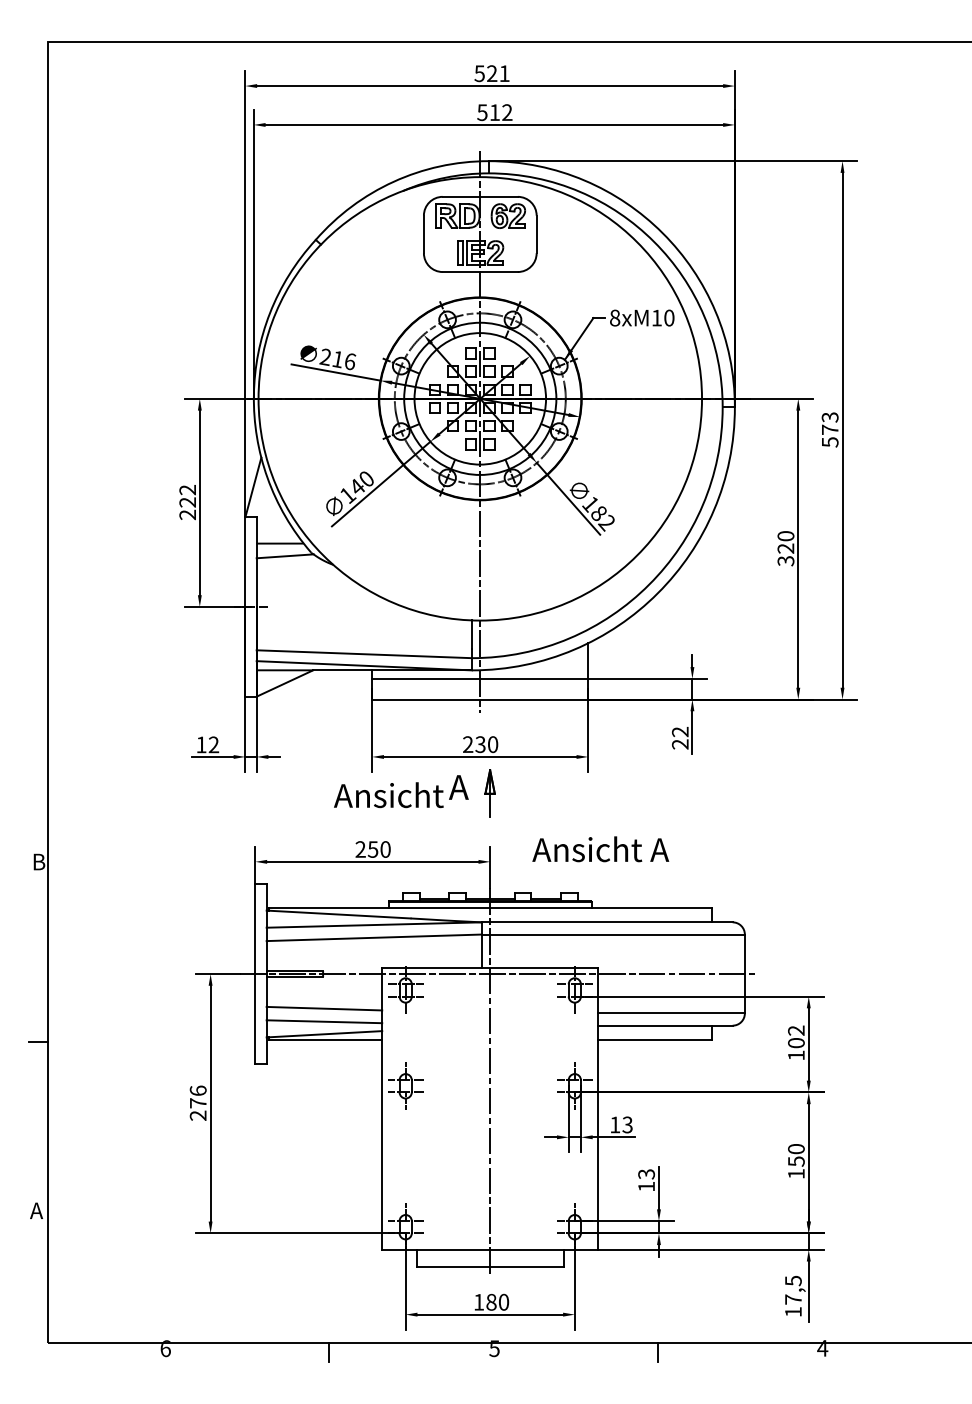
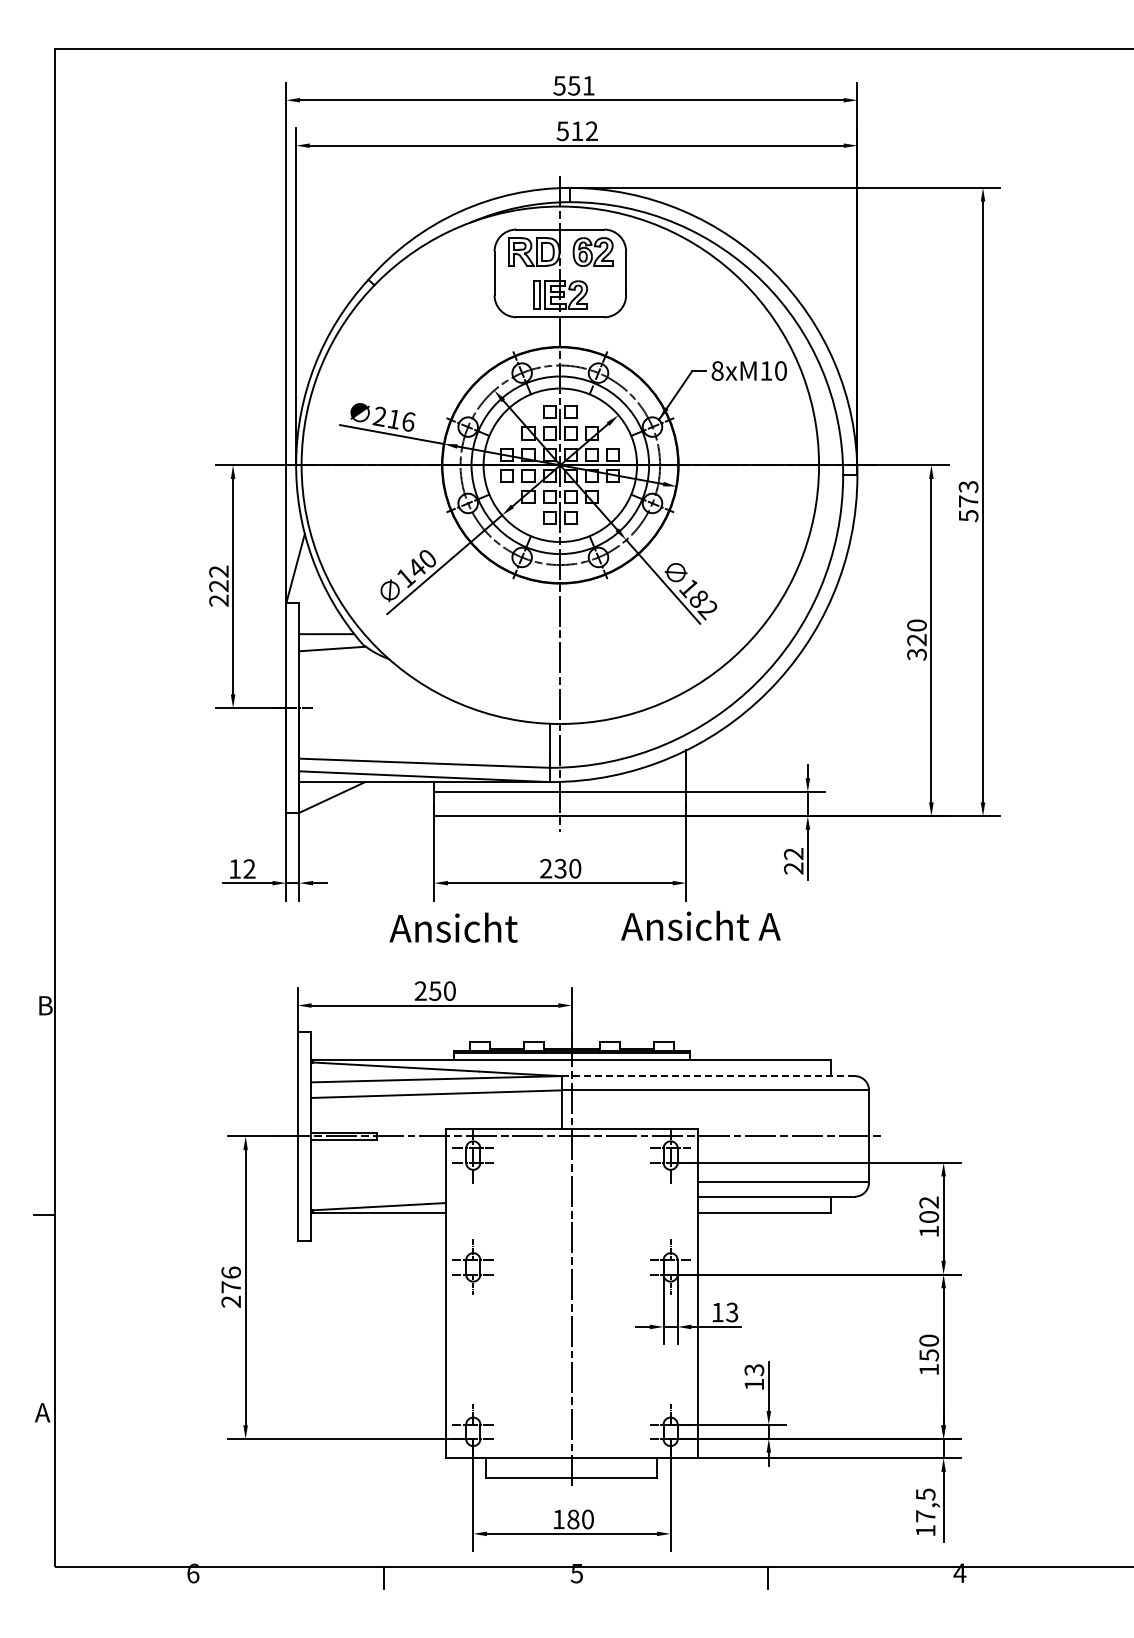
text: (492, 73) -> (574, 85), 521 -> 551
part: (471, 793) -> (550, 925), removed
text: (600, 848) -> (700, 925), moved
line: (607, 922) -> (708, 1076), solid -> dashed
line: (324, 1008) -> (378, 1176), removed
line: (324, 1021) -> (378, 1191), removed

